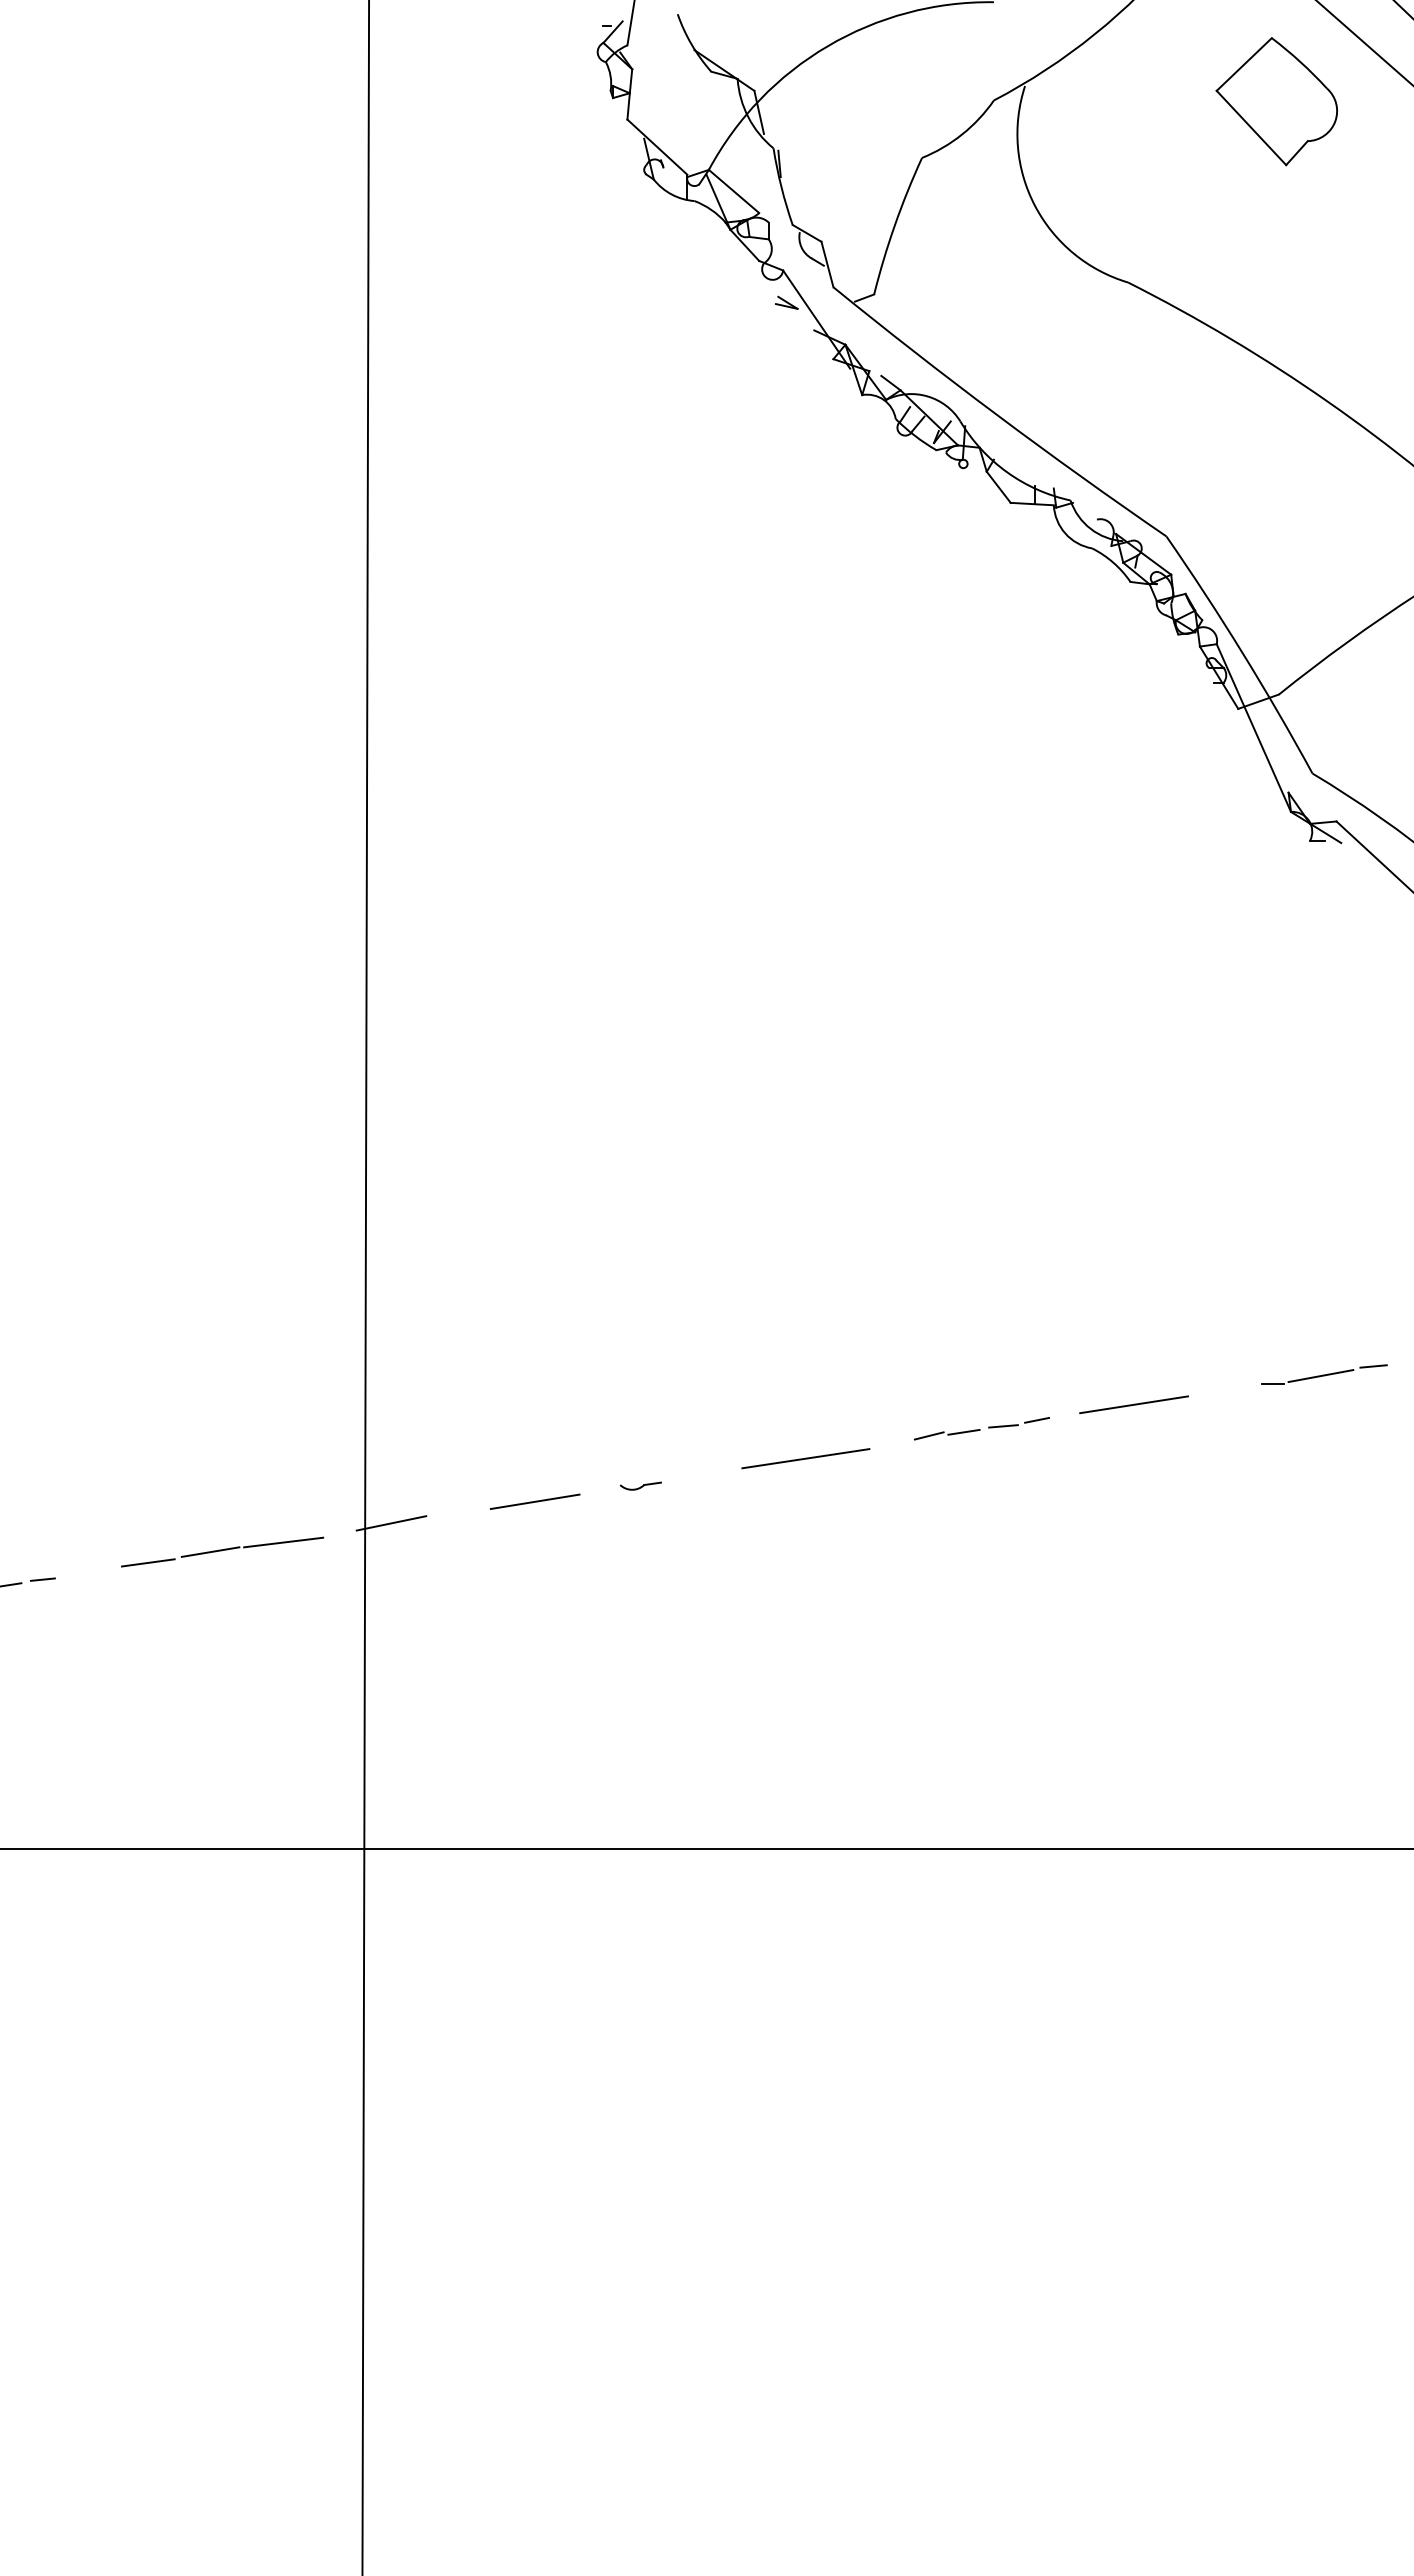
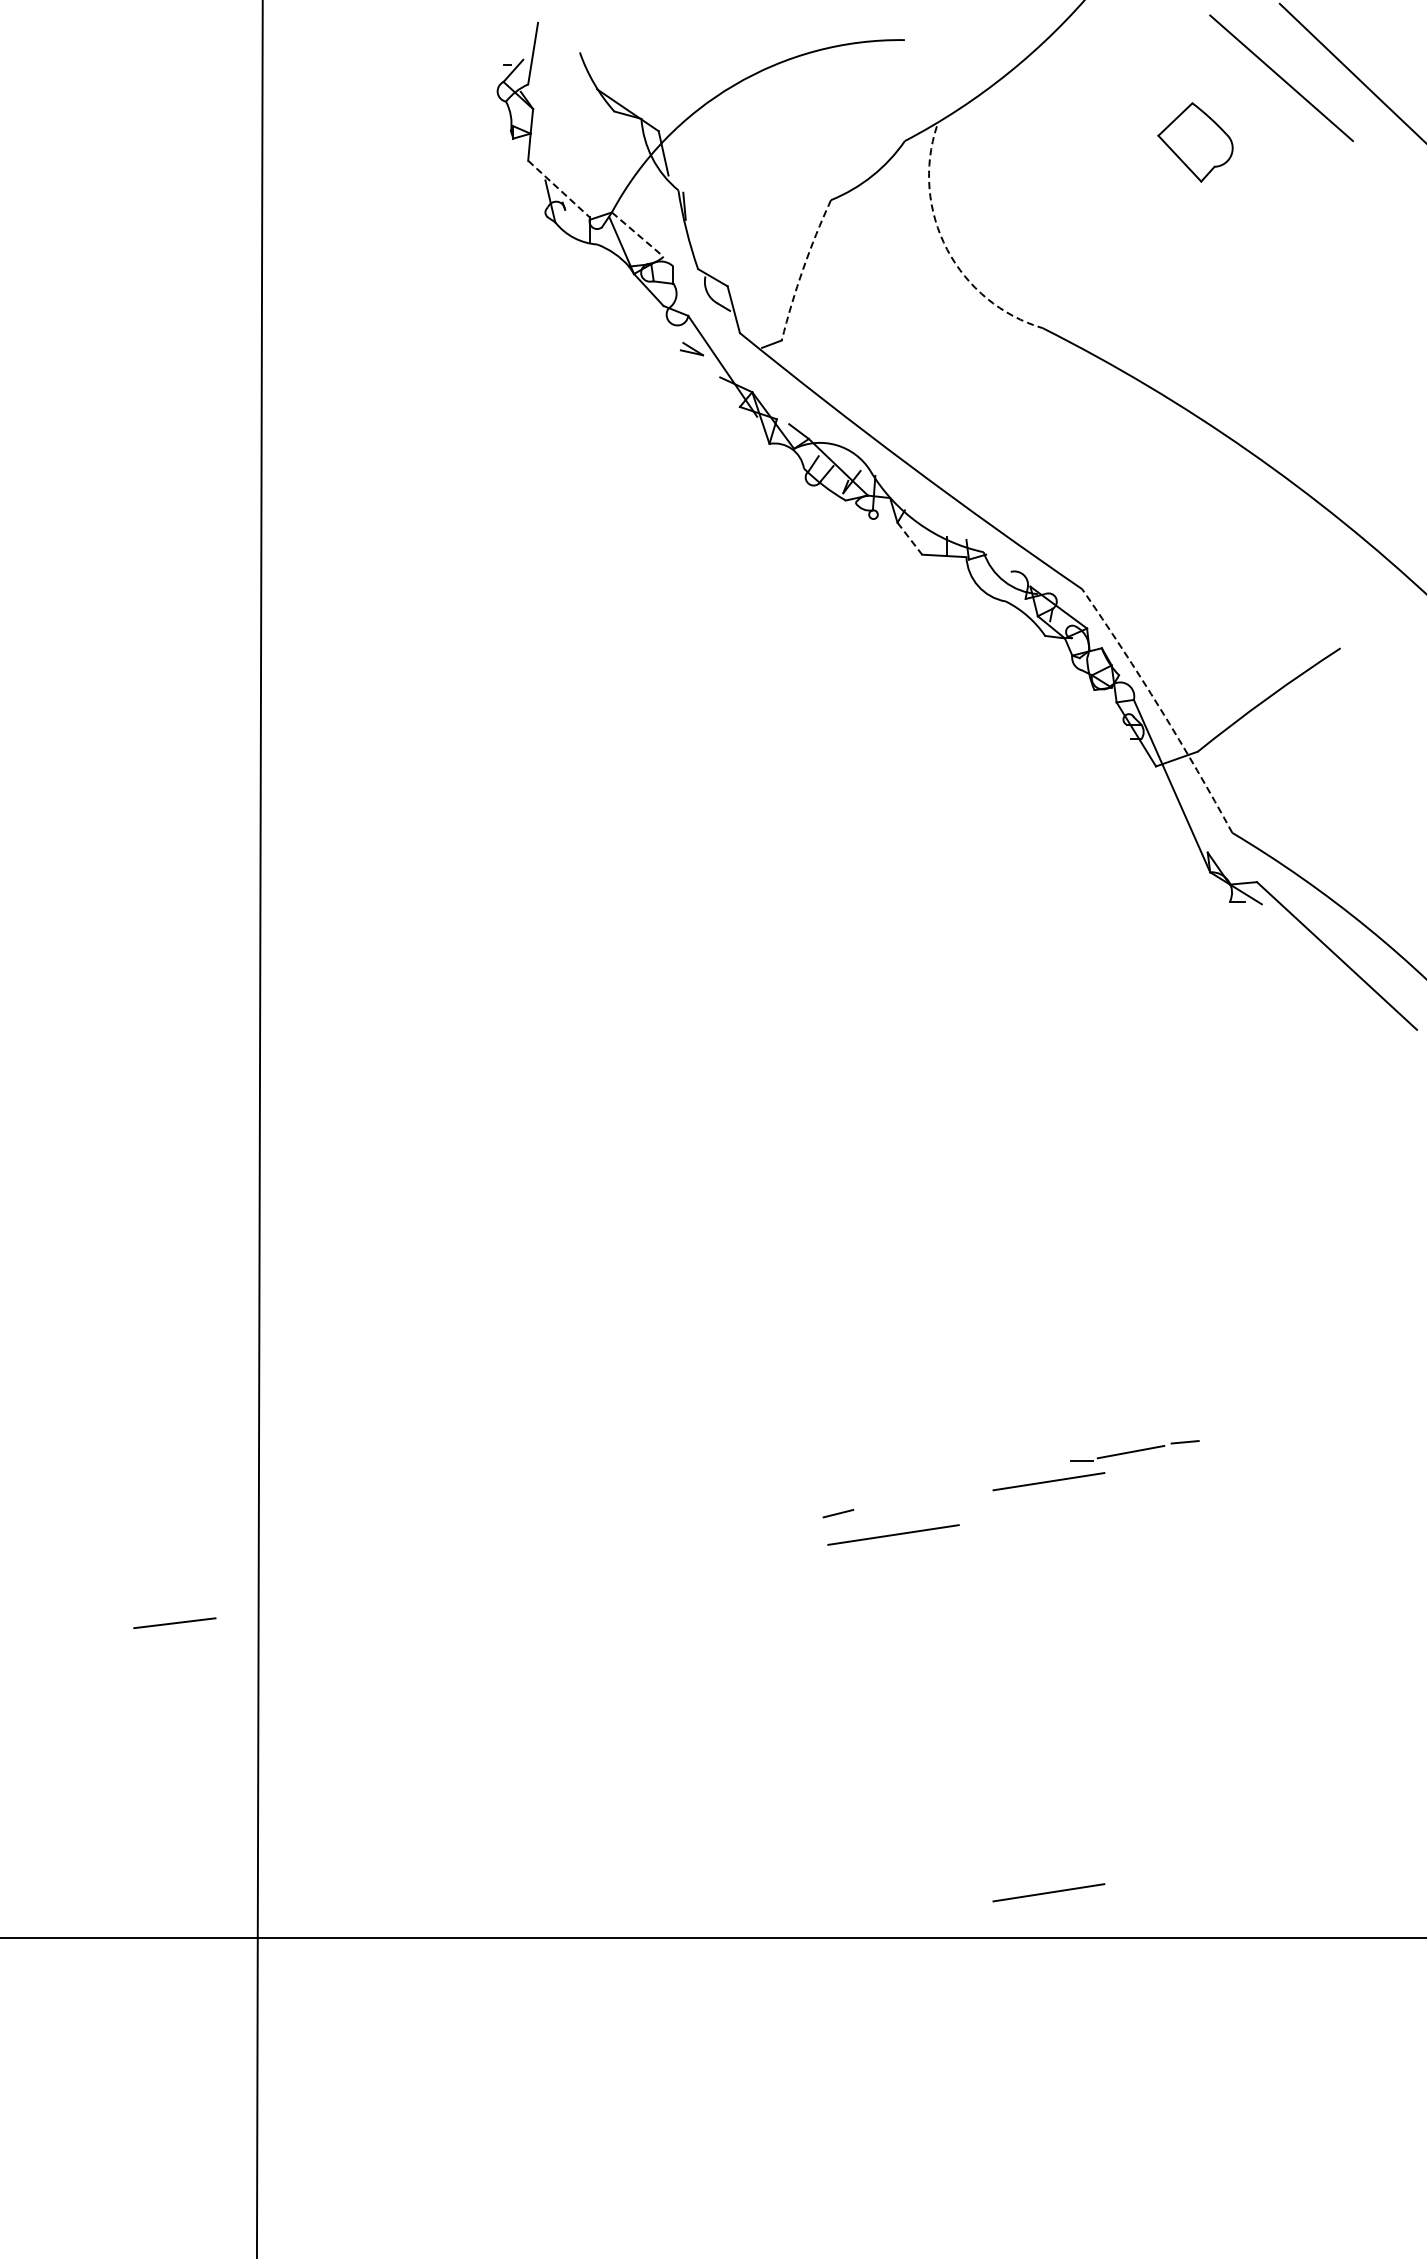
part: (1276, 101) -> (1195, 142), size x0.6
line: (657, 147) -> (559, 189), solid -> dashed
line: (734, 191) -> (638, 234), solid -> dashed
arc: (1035, 206) -> (947, 250), solid -> dashed
arc: (894, 225) -> (802, 269), solid -> dashed
line: (998, 487) -> (909, 538), solid -> dashed
arc: (1242, 653) -> (1160, 709), solid -> dashed
part: (1324, 1374) -> (1134, 1450), moved
line: (1037, 1419) -> (949, 1496), removed
line: (1003, 1426) -> (914, 1503), removed
line: (963, 1431) -> (873, 1509), removed
line: (805, 1458) -> (893, 1534), moved
part: (640, 1485) -> (541, 1564), removed
line: (534, 1501) -> (432, 1581), removed
line: (391, 1523) -> (285, 1603), removed
line: (210, 1551) -> (99, 1632), removed
line: (147, 1562) -> (34, 1643), removed
line: (1133, 1804) -> (1048, 1892), added

